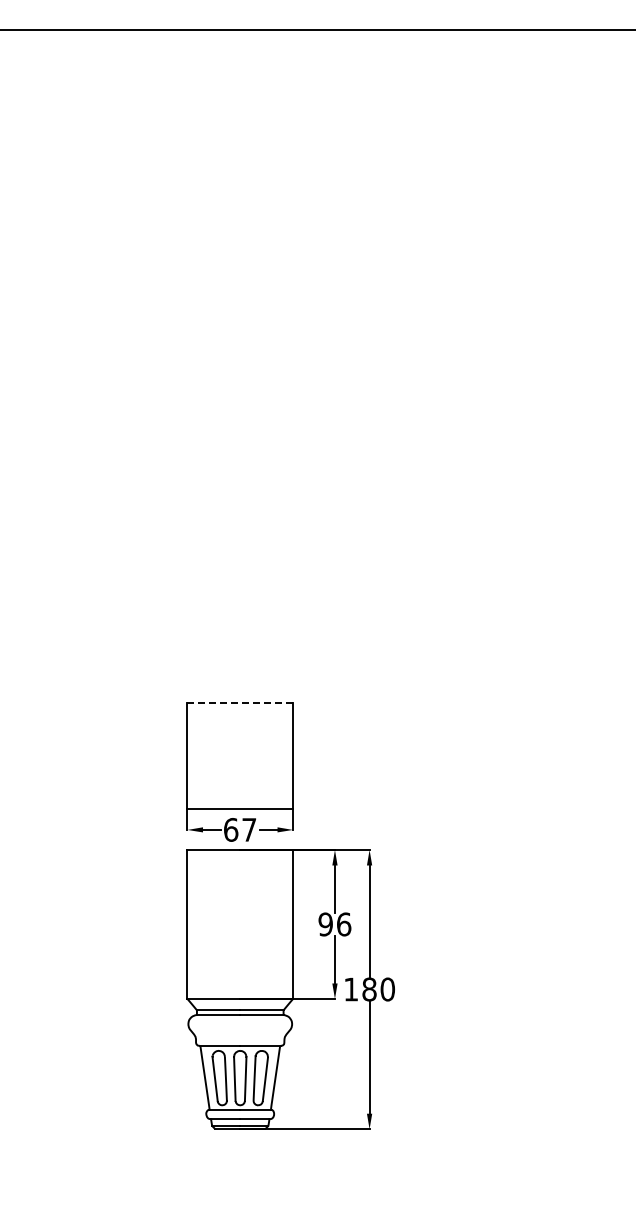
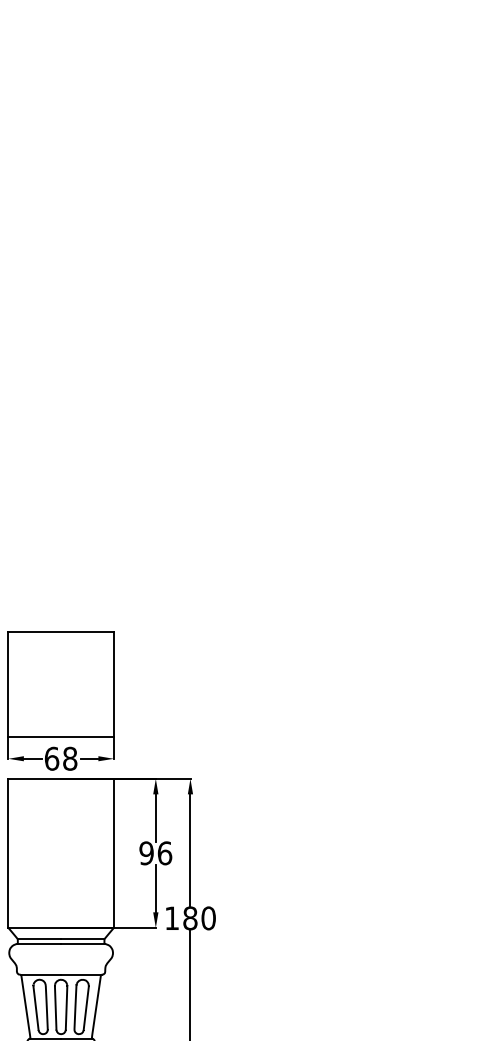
line: (240, 702) -> (61, 631), dashed -> solid
text: (249, 829) -> (70, 758), 67 -> 68

